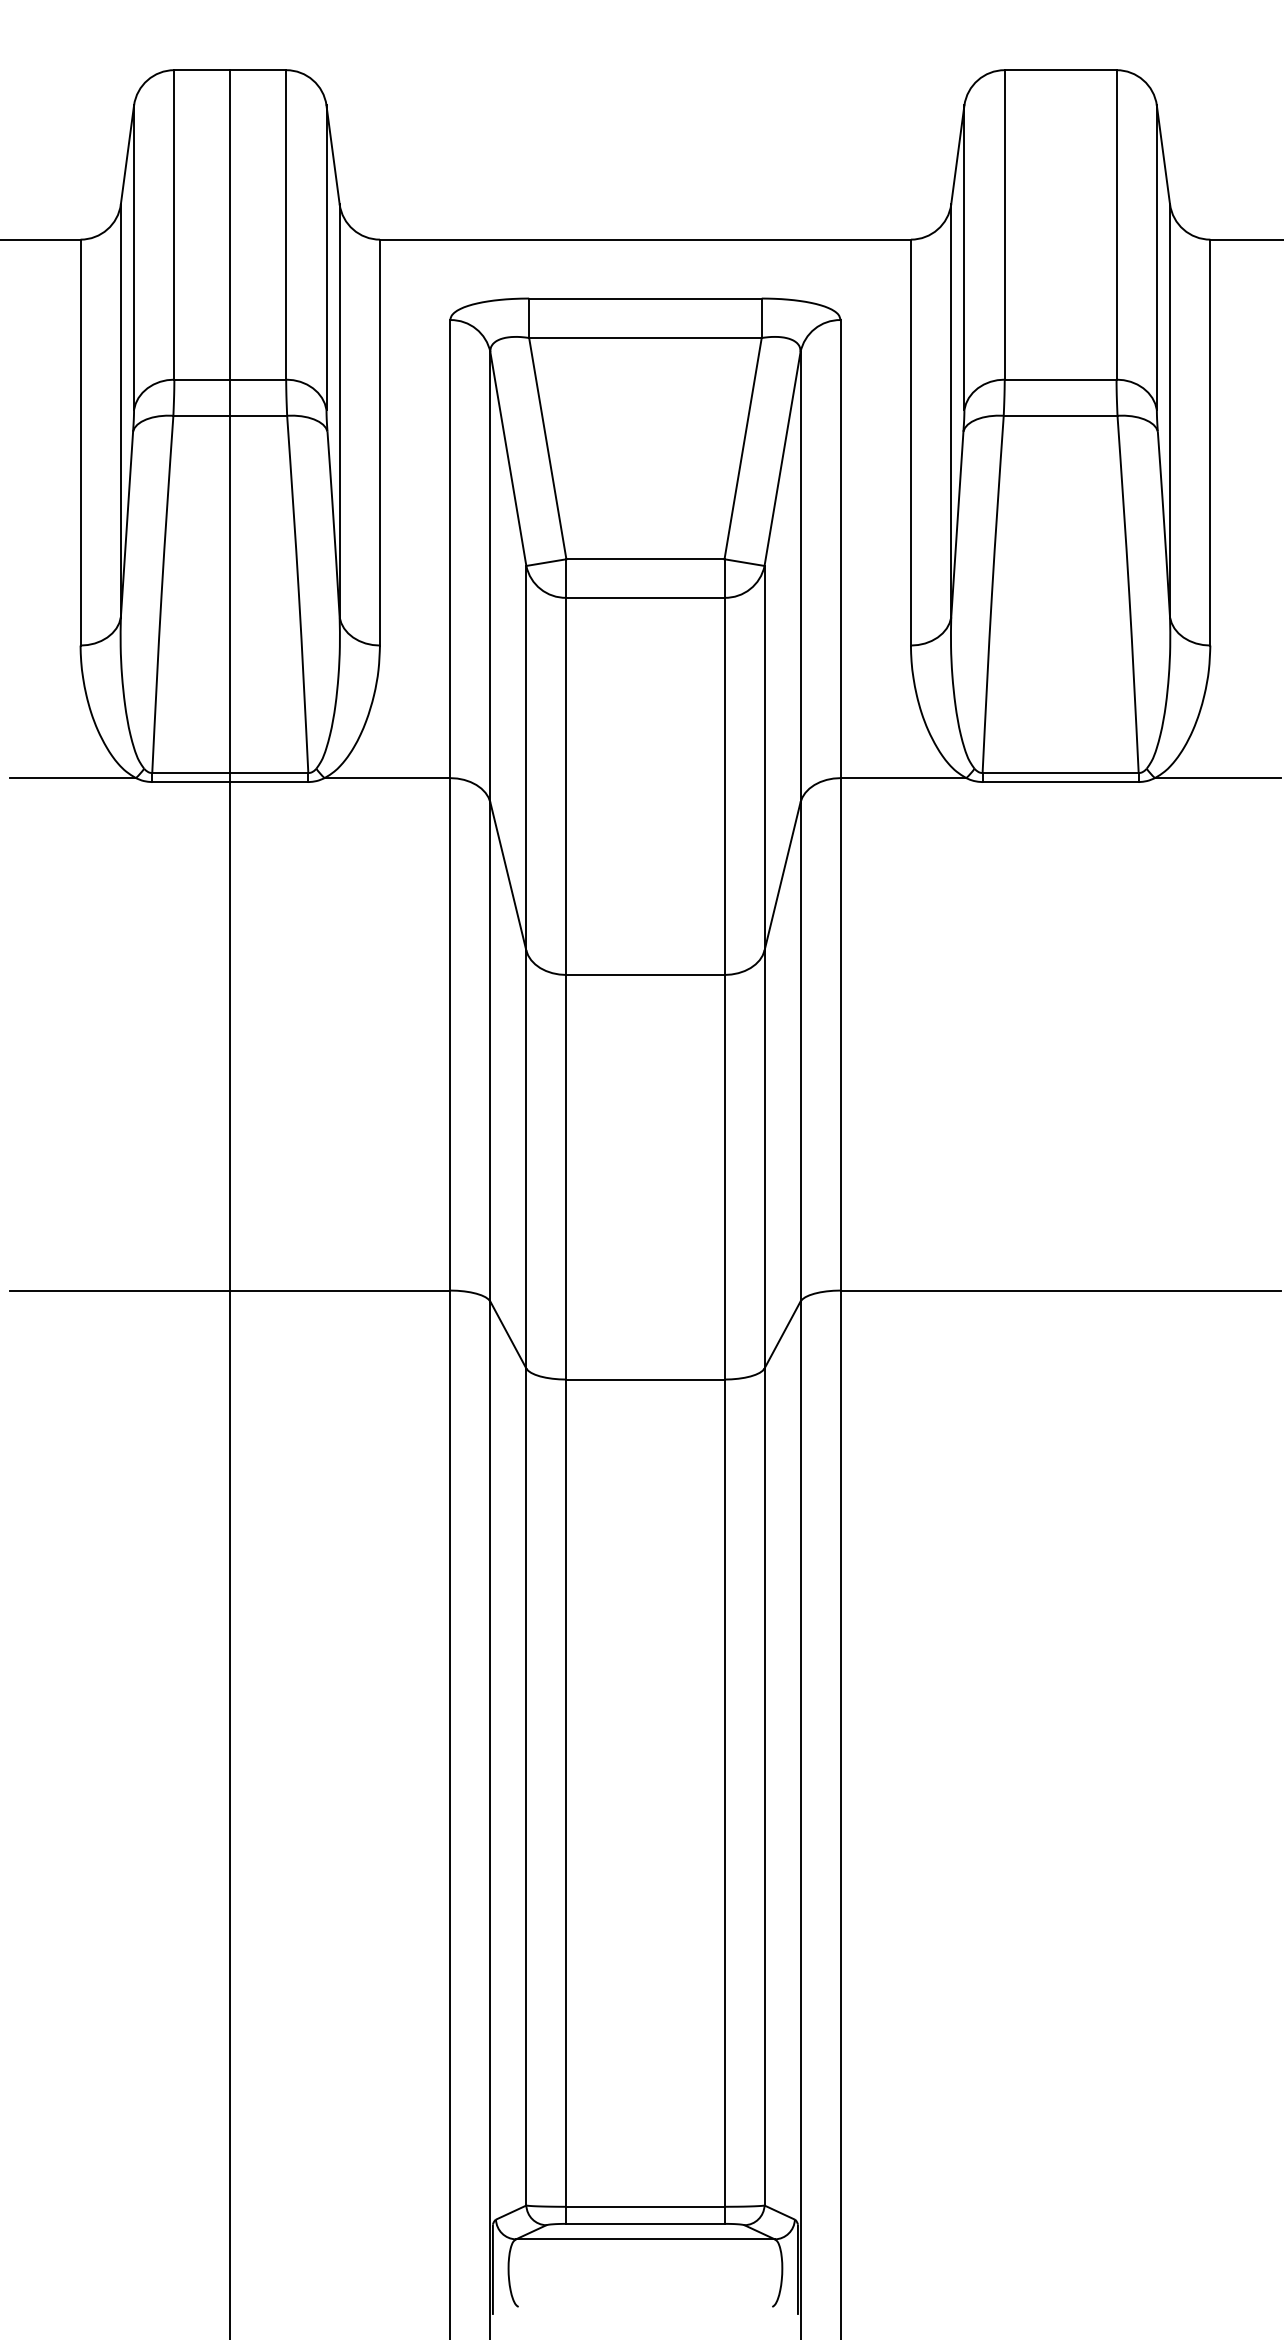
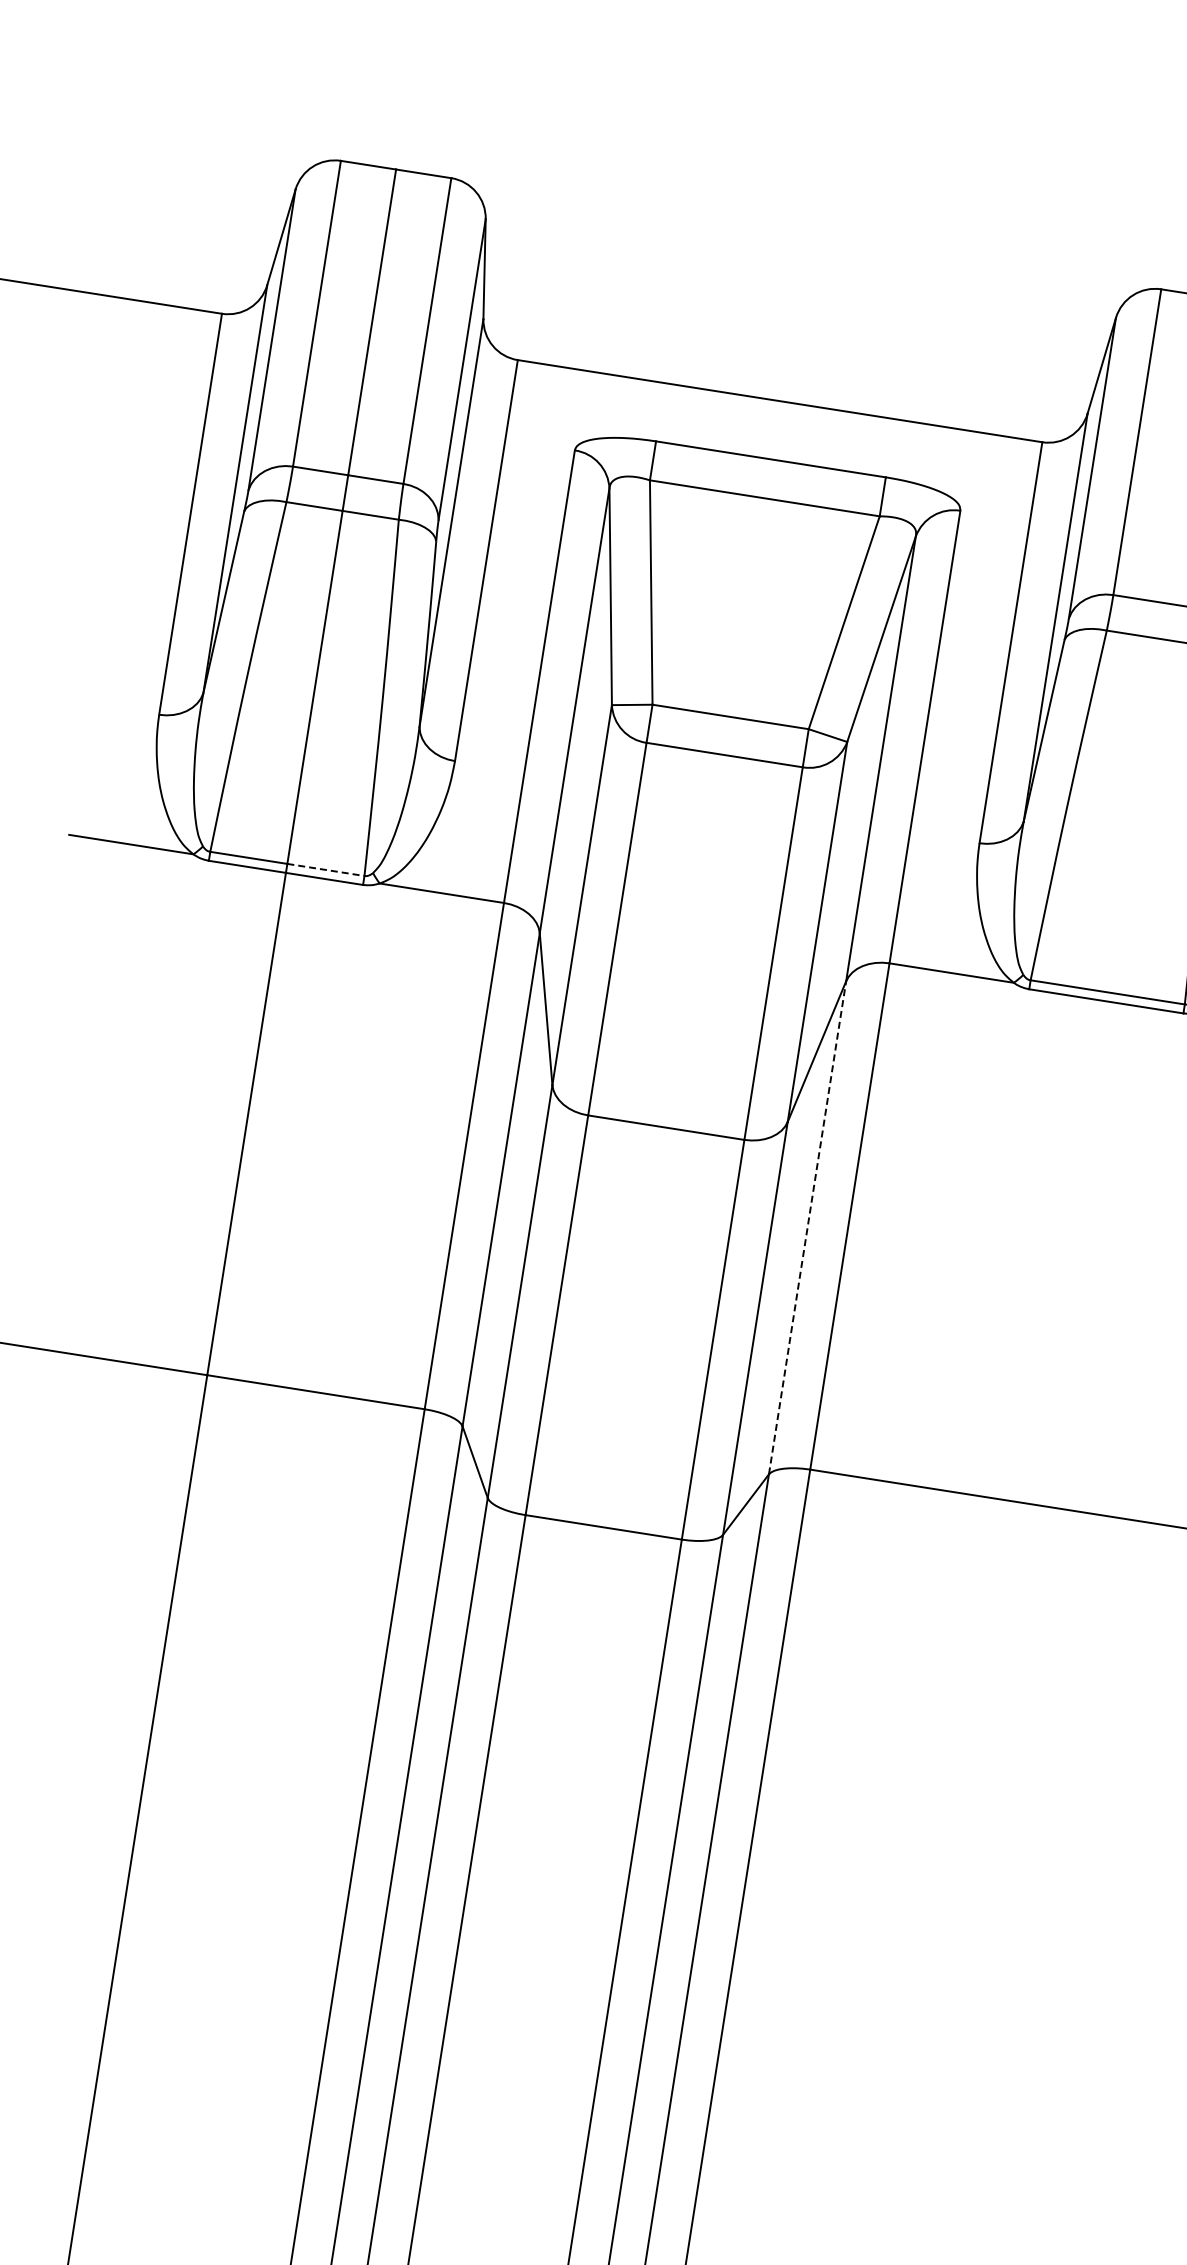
line: (269, 773) -> (326, 870), solid -> dashed
line: (800, 1052) -> (807, 1228), solid -> dashed

